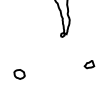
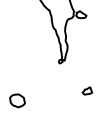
part: (19, 74) -> (17, 100), size x1.43

